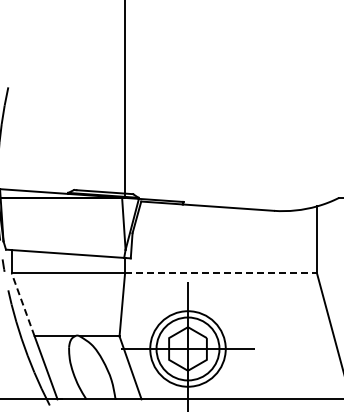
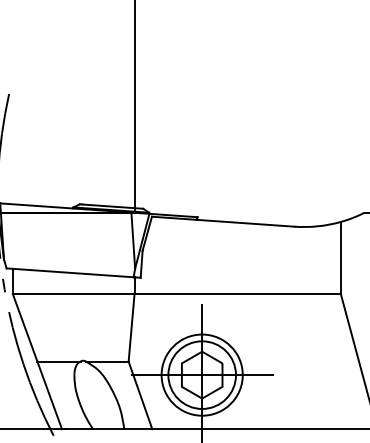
line: (221, 273) -> (238, 294), dashed -> solid
line: (23, 304) -> (25, 327), dashed -> solid

